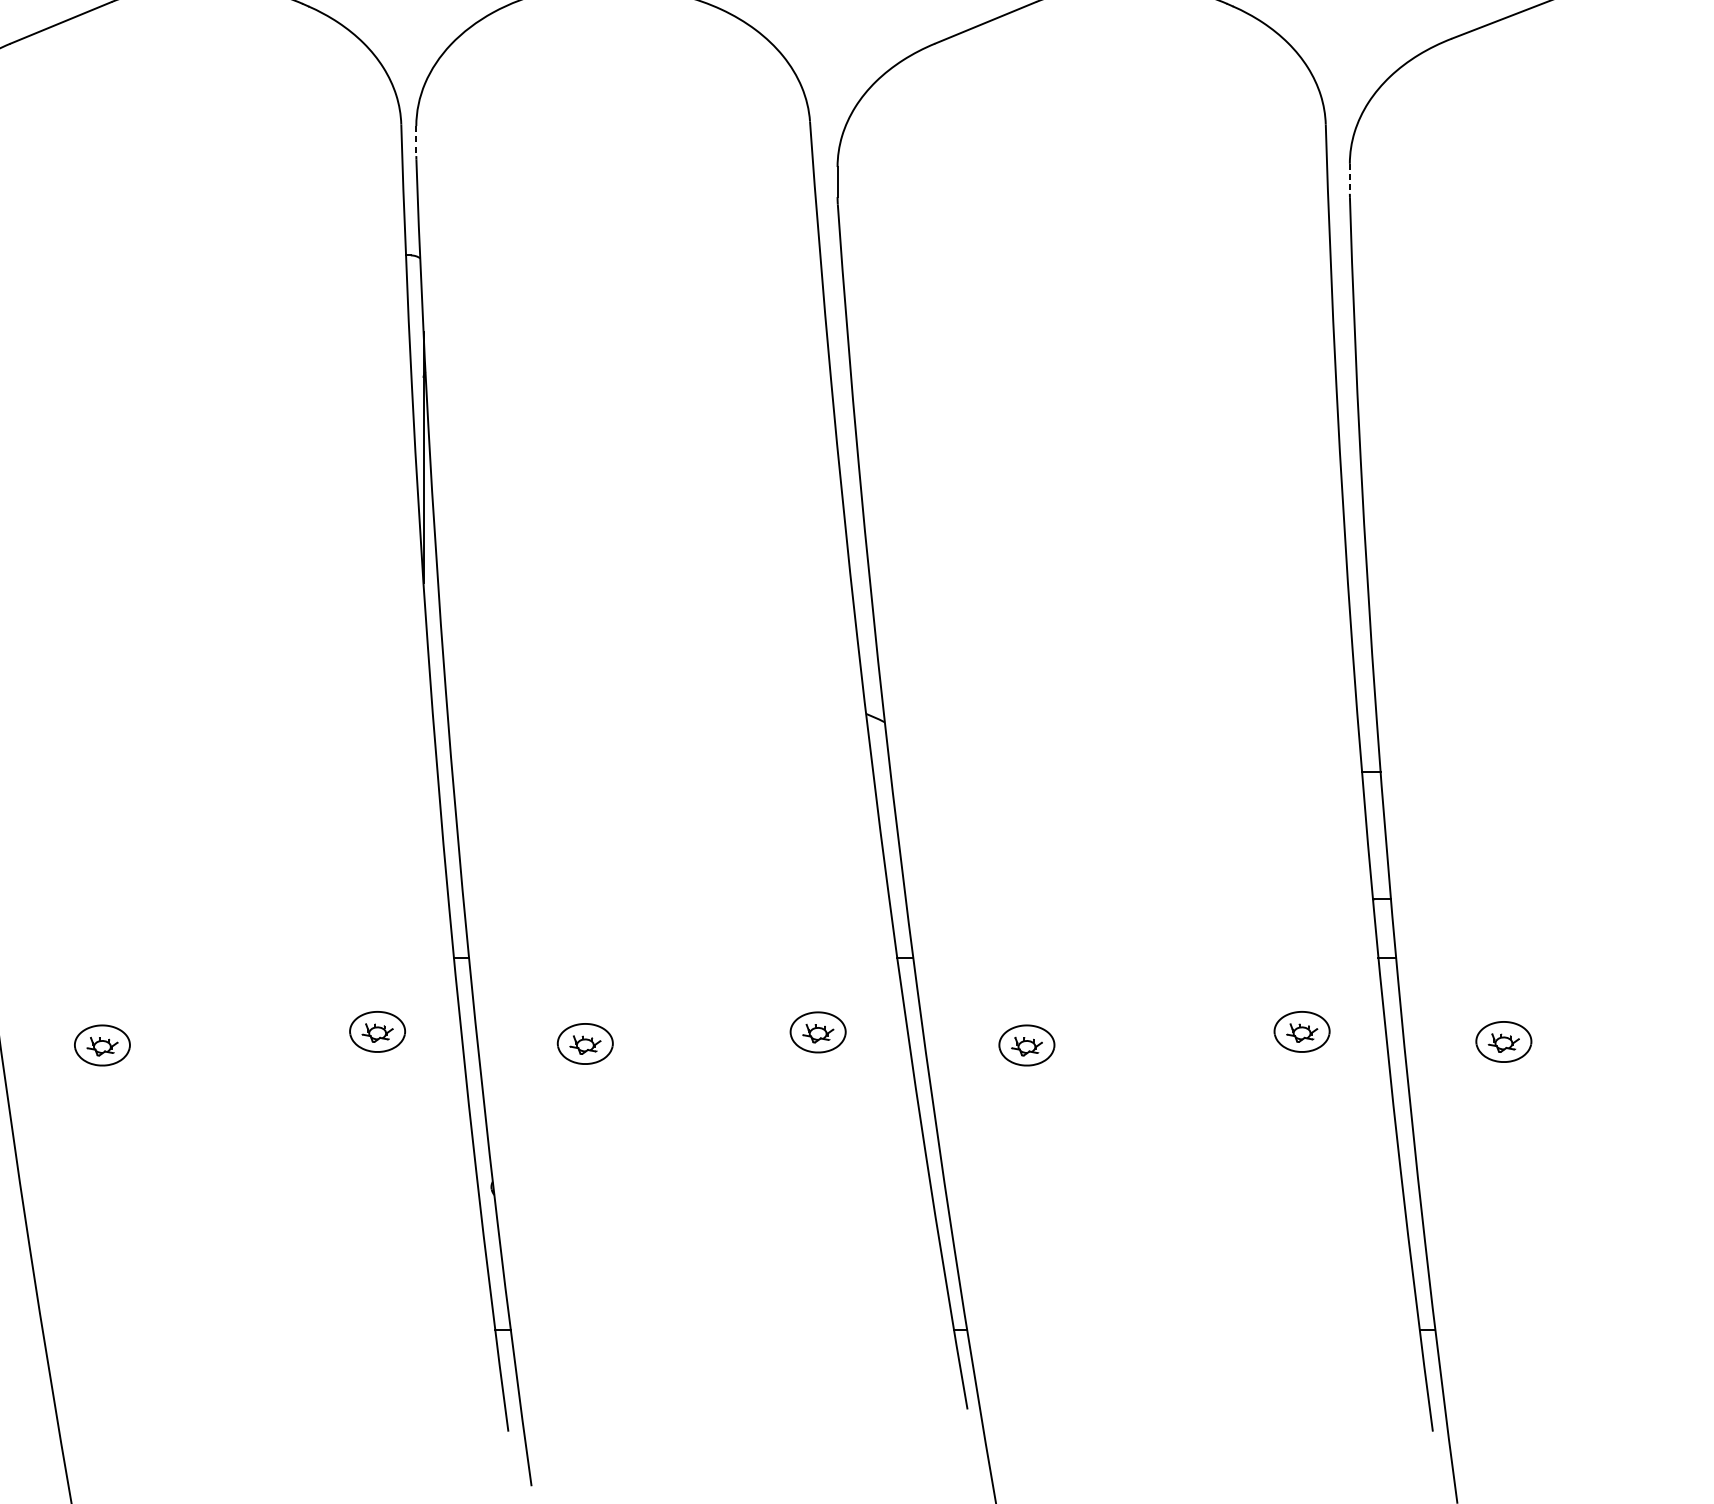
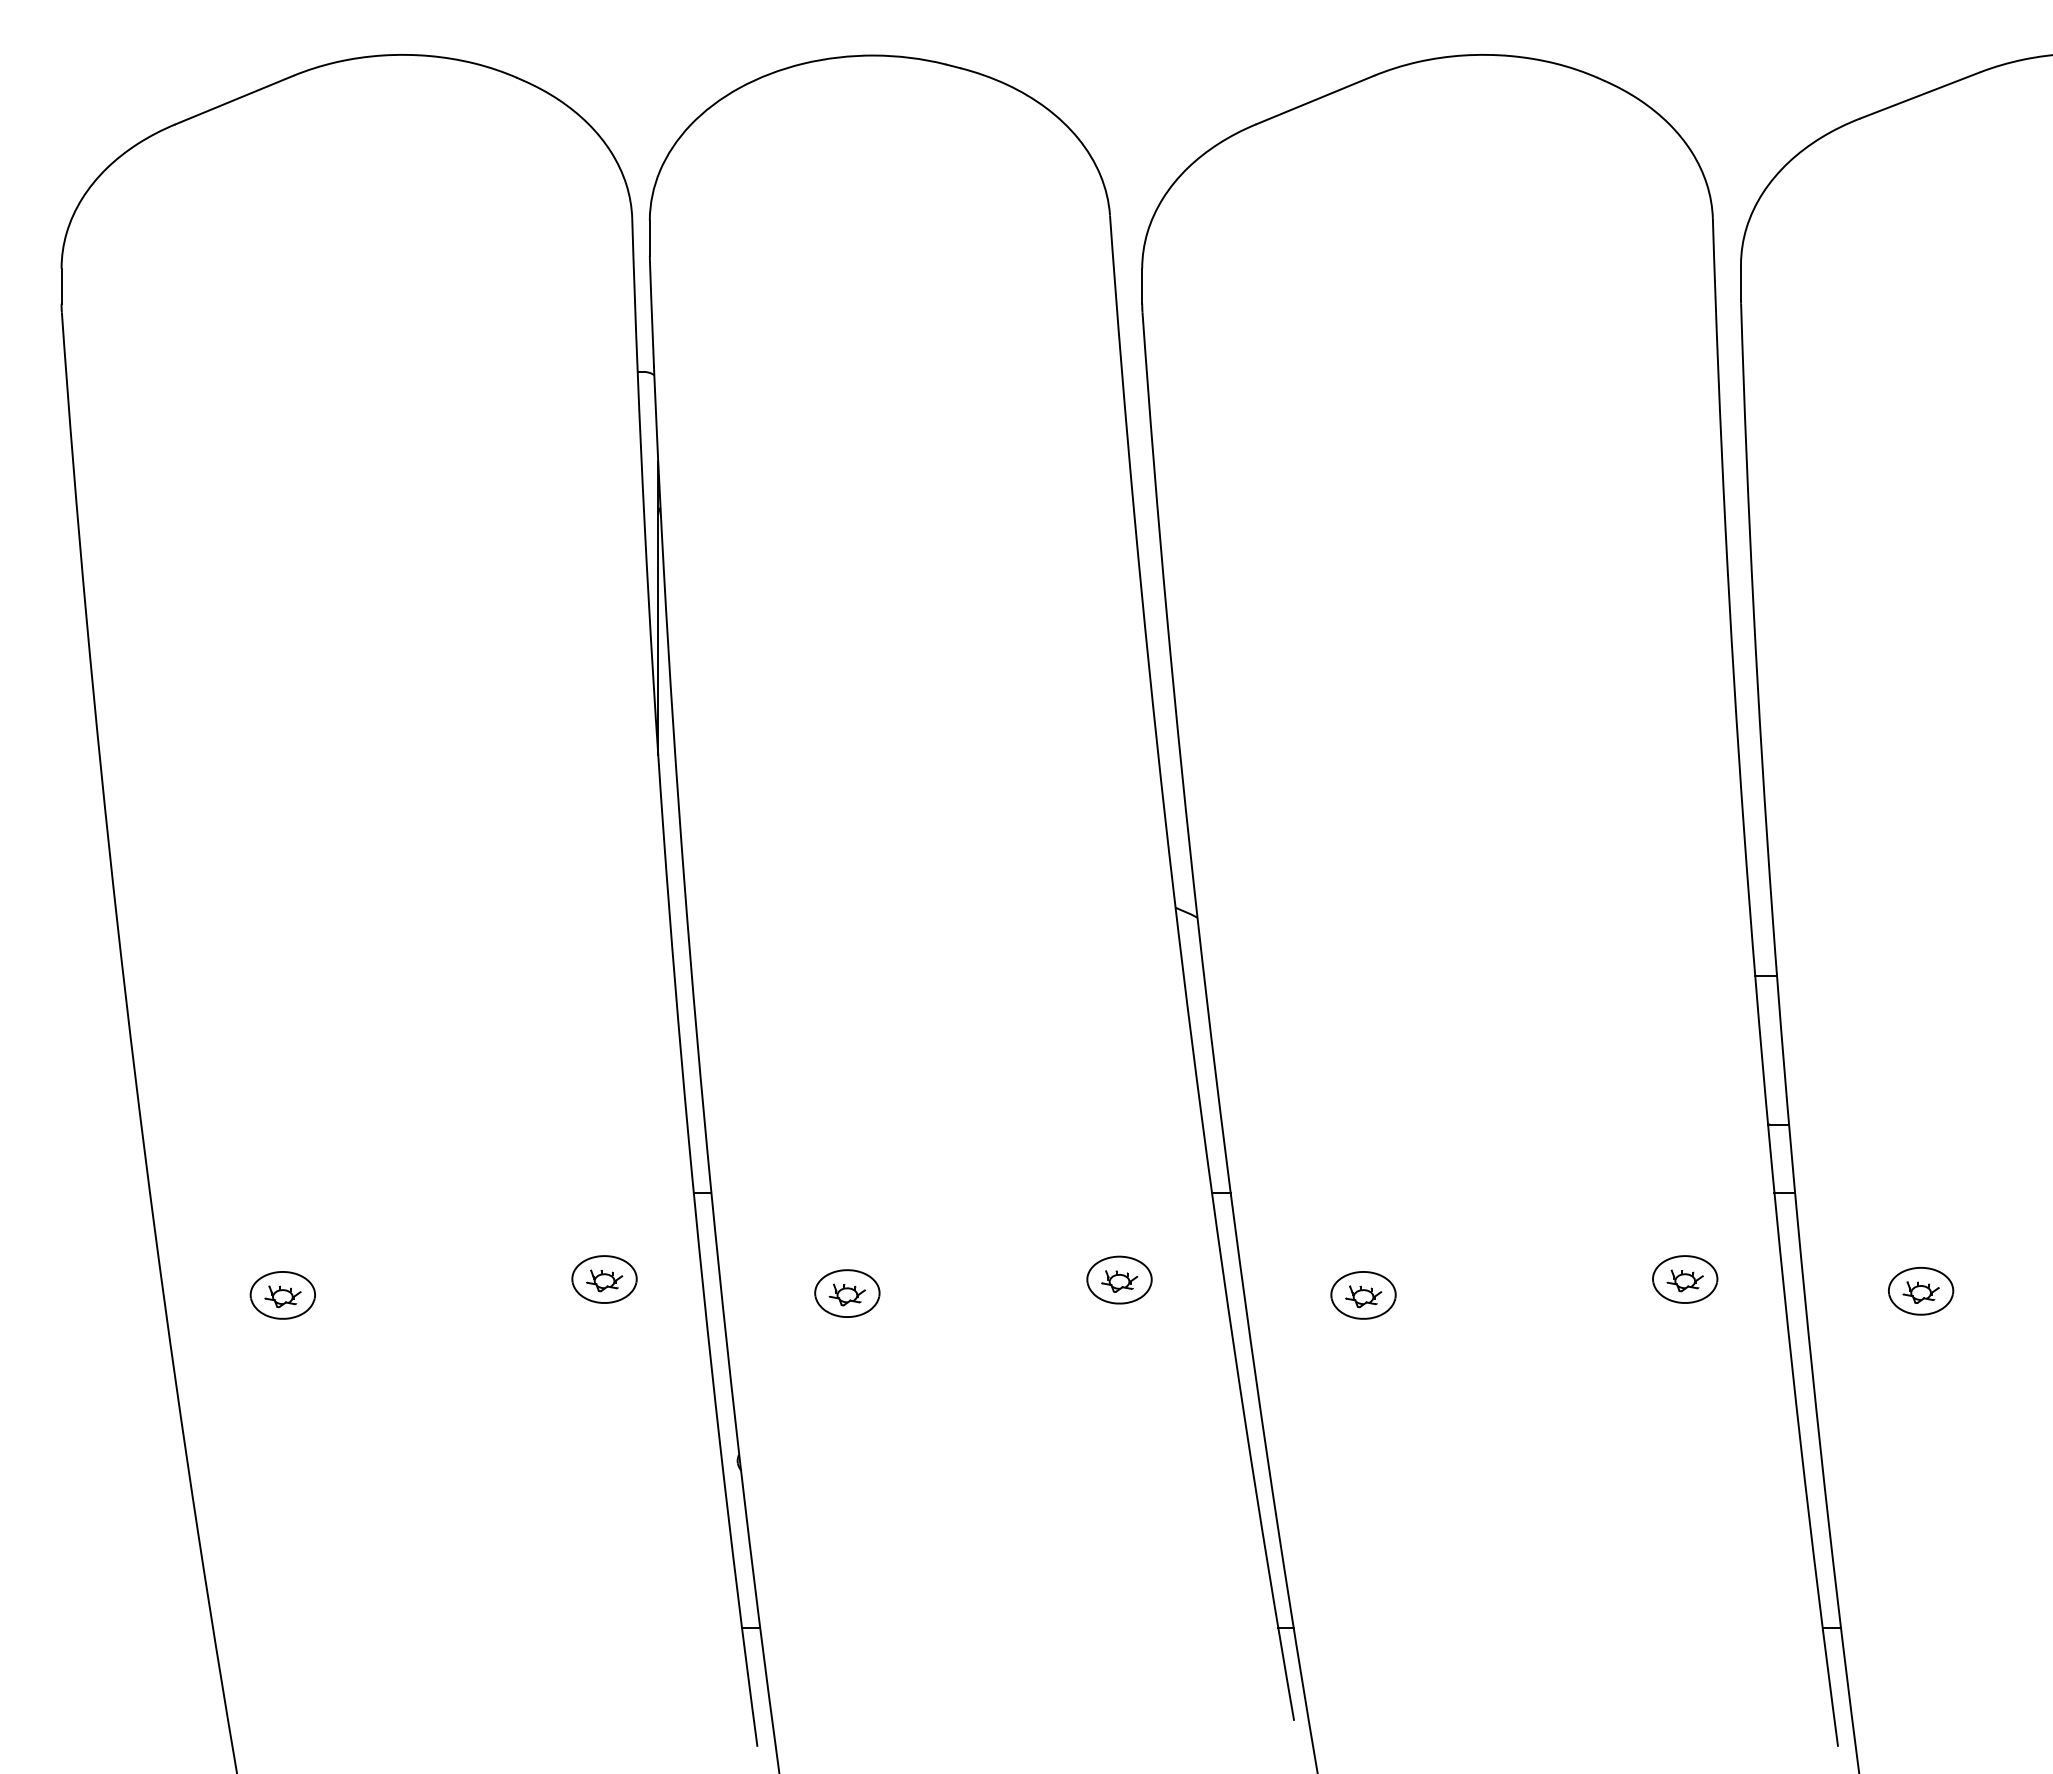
line: (416, 141) -> (649, 238), dashed -> solid
line: (1350, 178) -> (1741, 282), dashed -> solid

